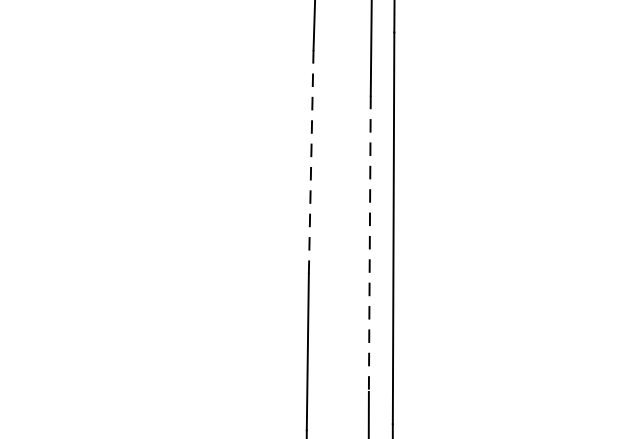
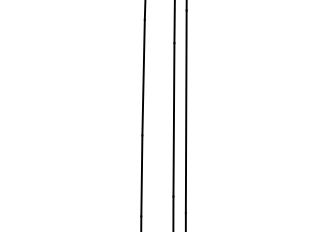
line: (310, 161) -> (143, 77), dashed -> solid
line: (368, 243) -> (173, 119), dashed -> solid

